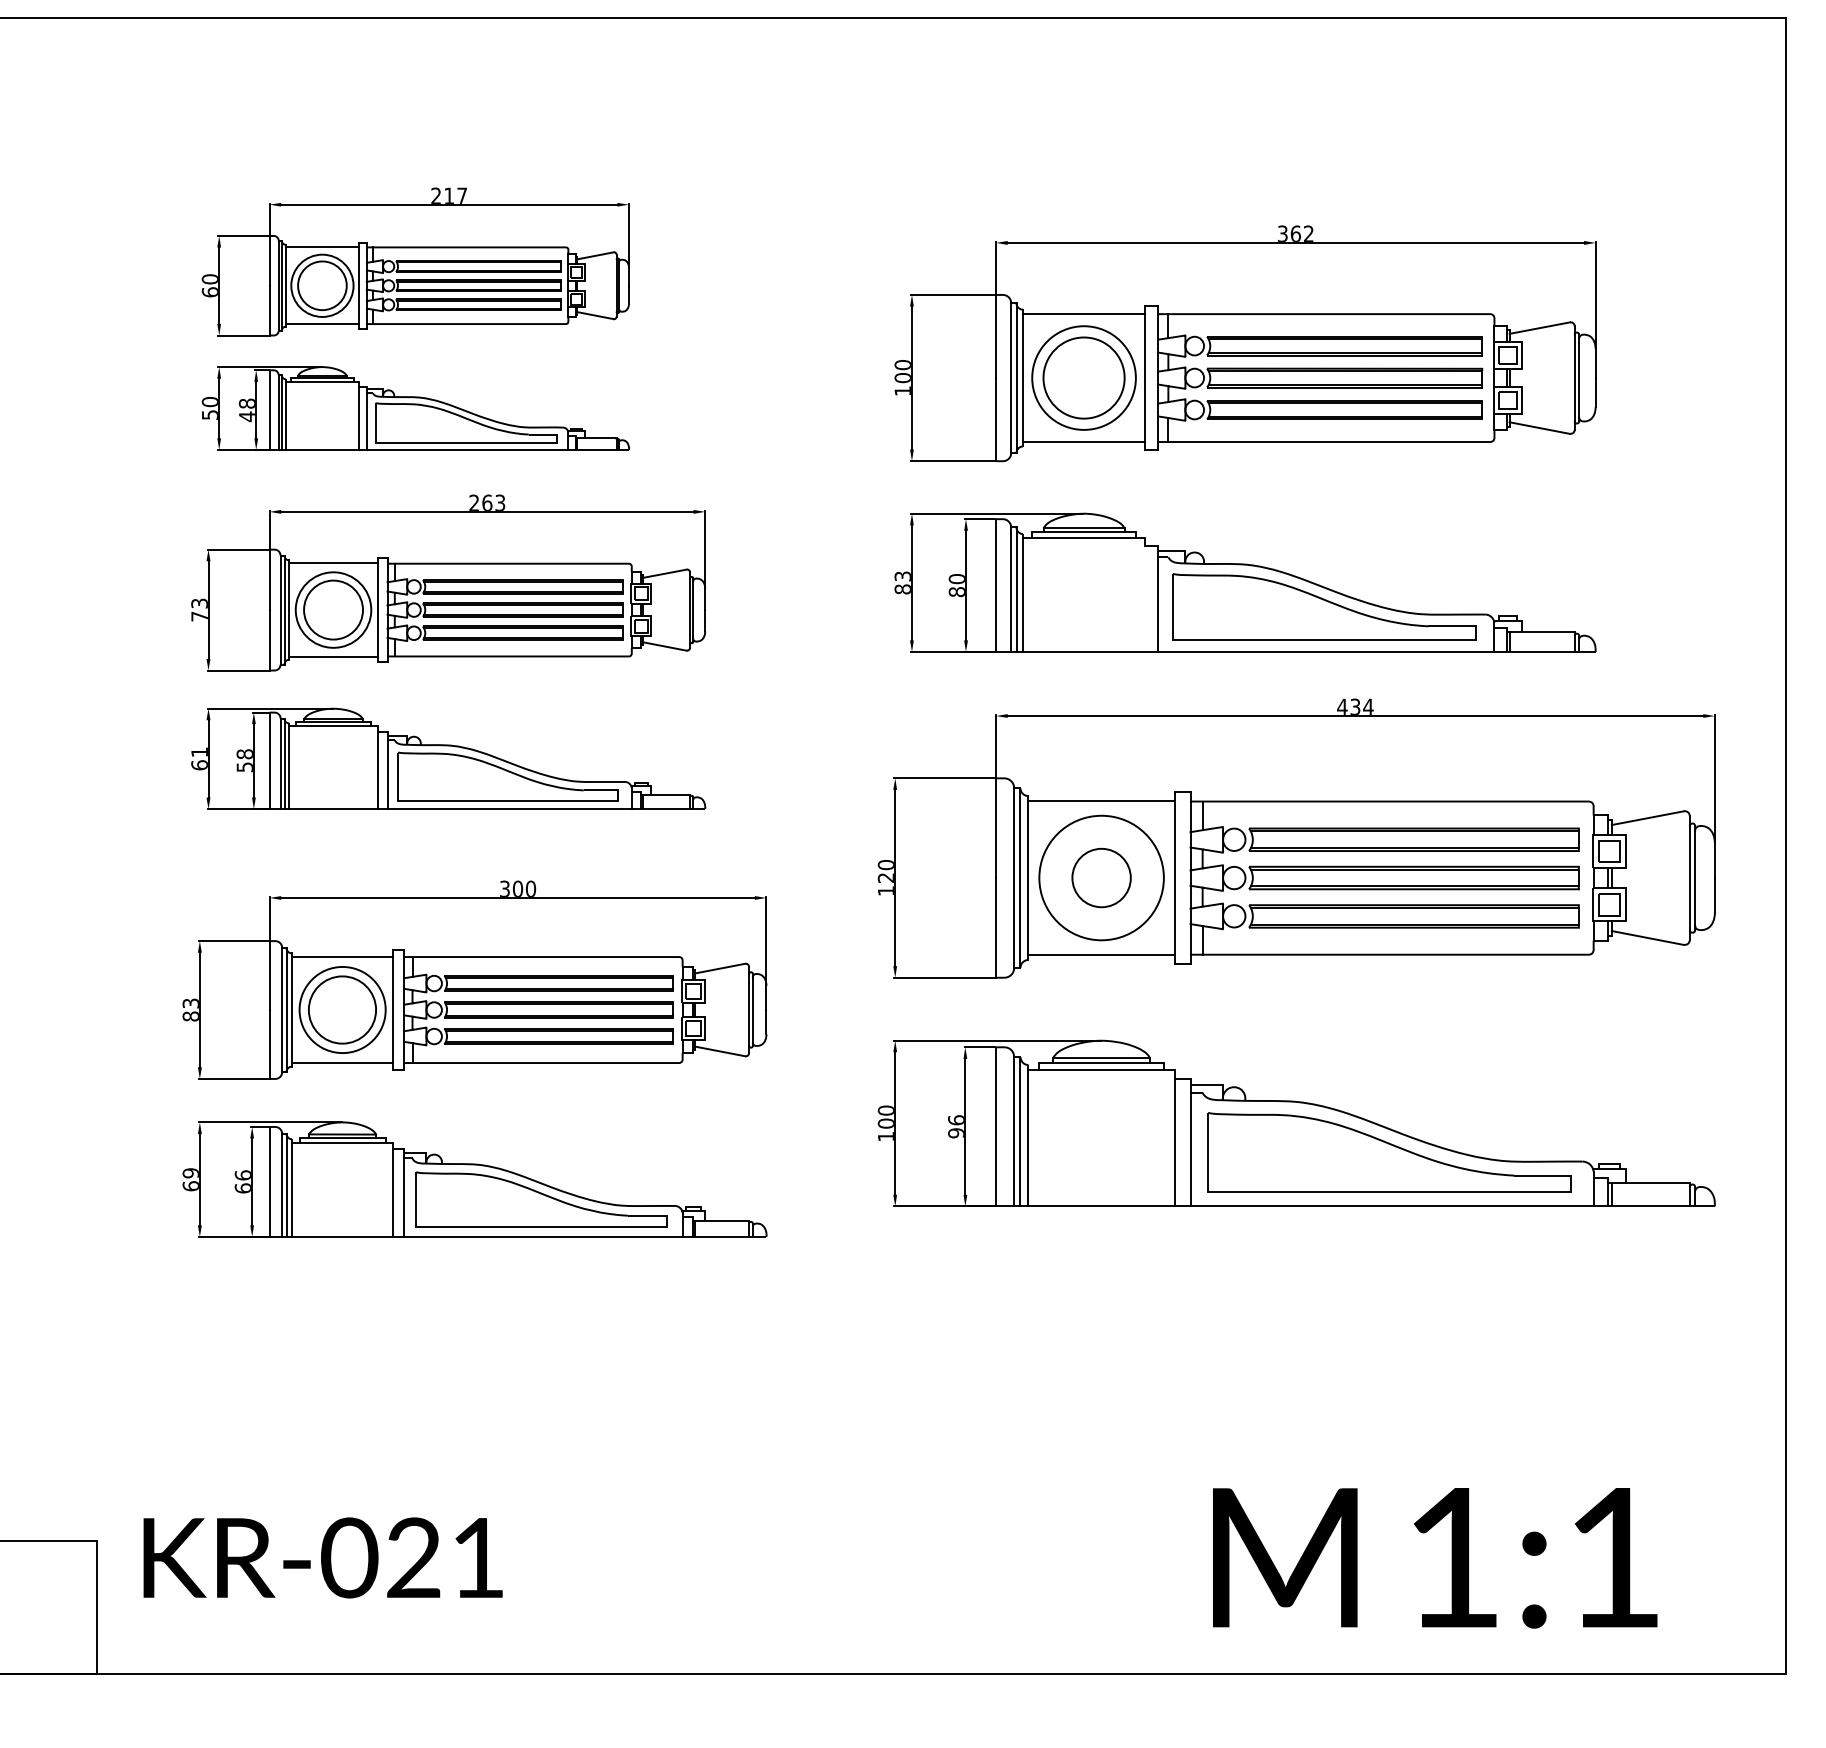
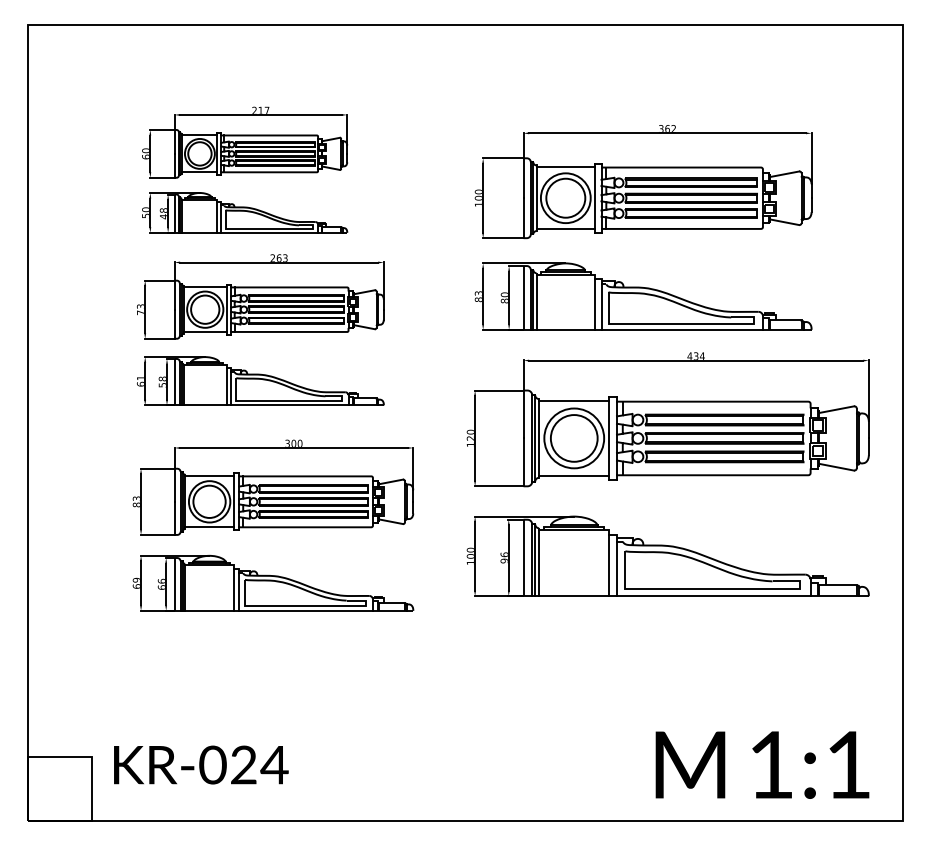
line: (1145, 597) -> (595, 303), added
circle: (1100, 878) -> (573, 438), size x1.67
text: (1435, 1556) -> (762, 764), moved
text: (477, 1558) -> (274, 765), KR-021 -> KR-024

